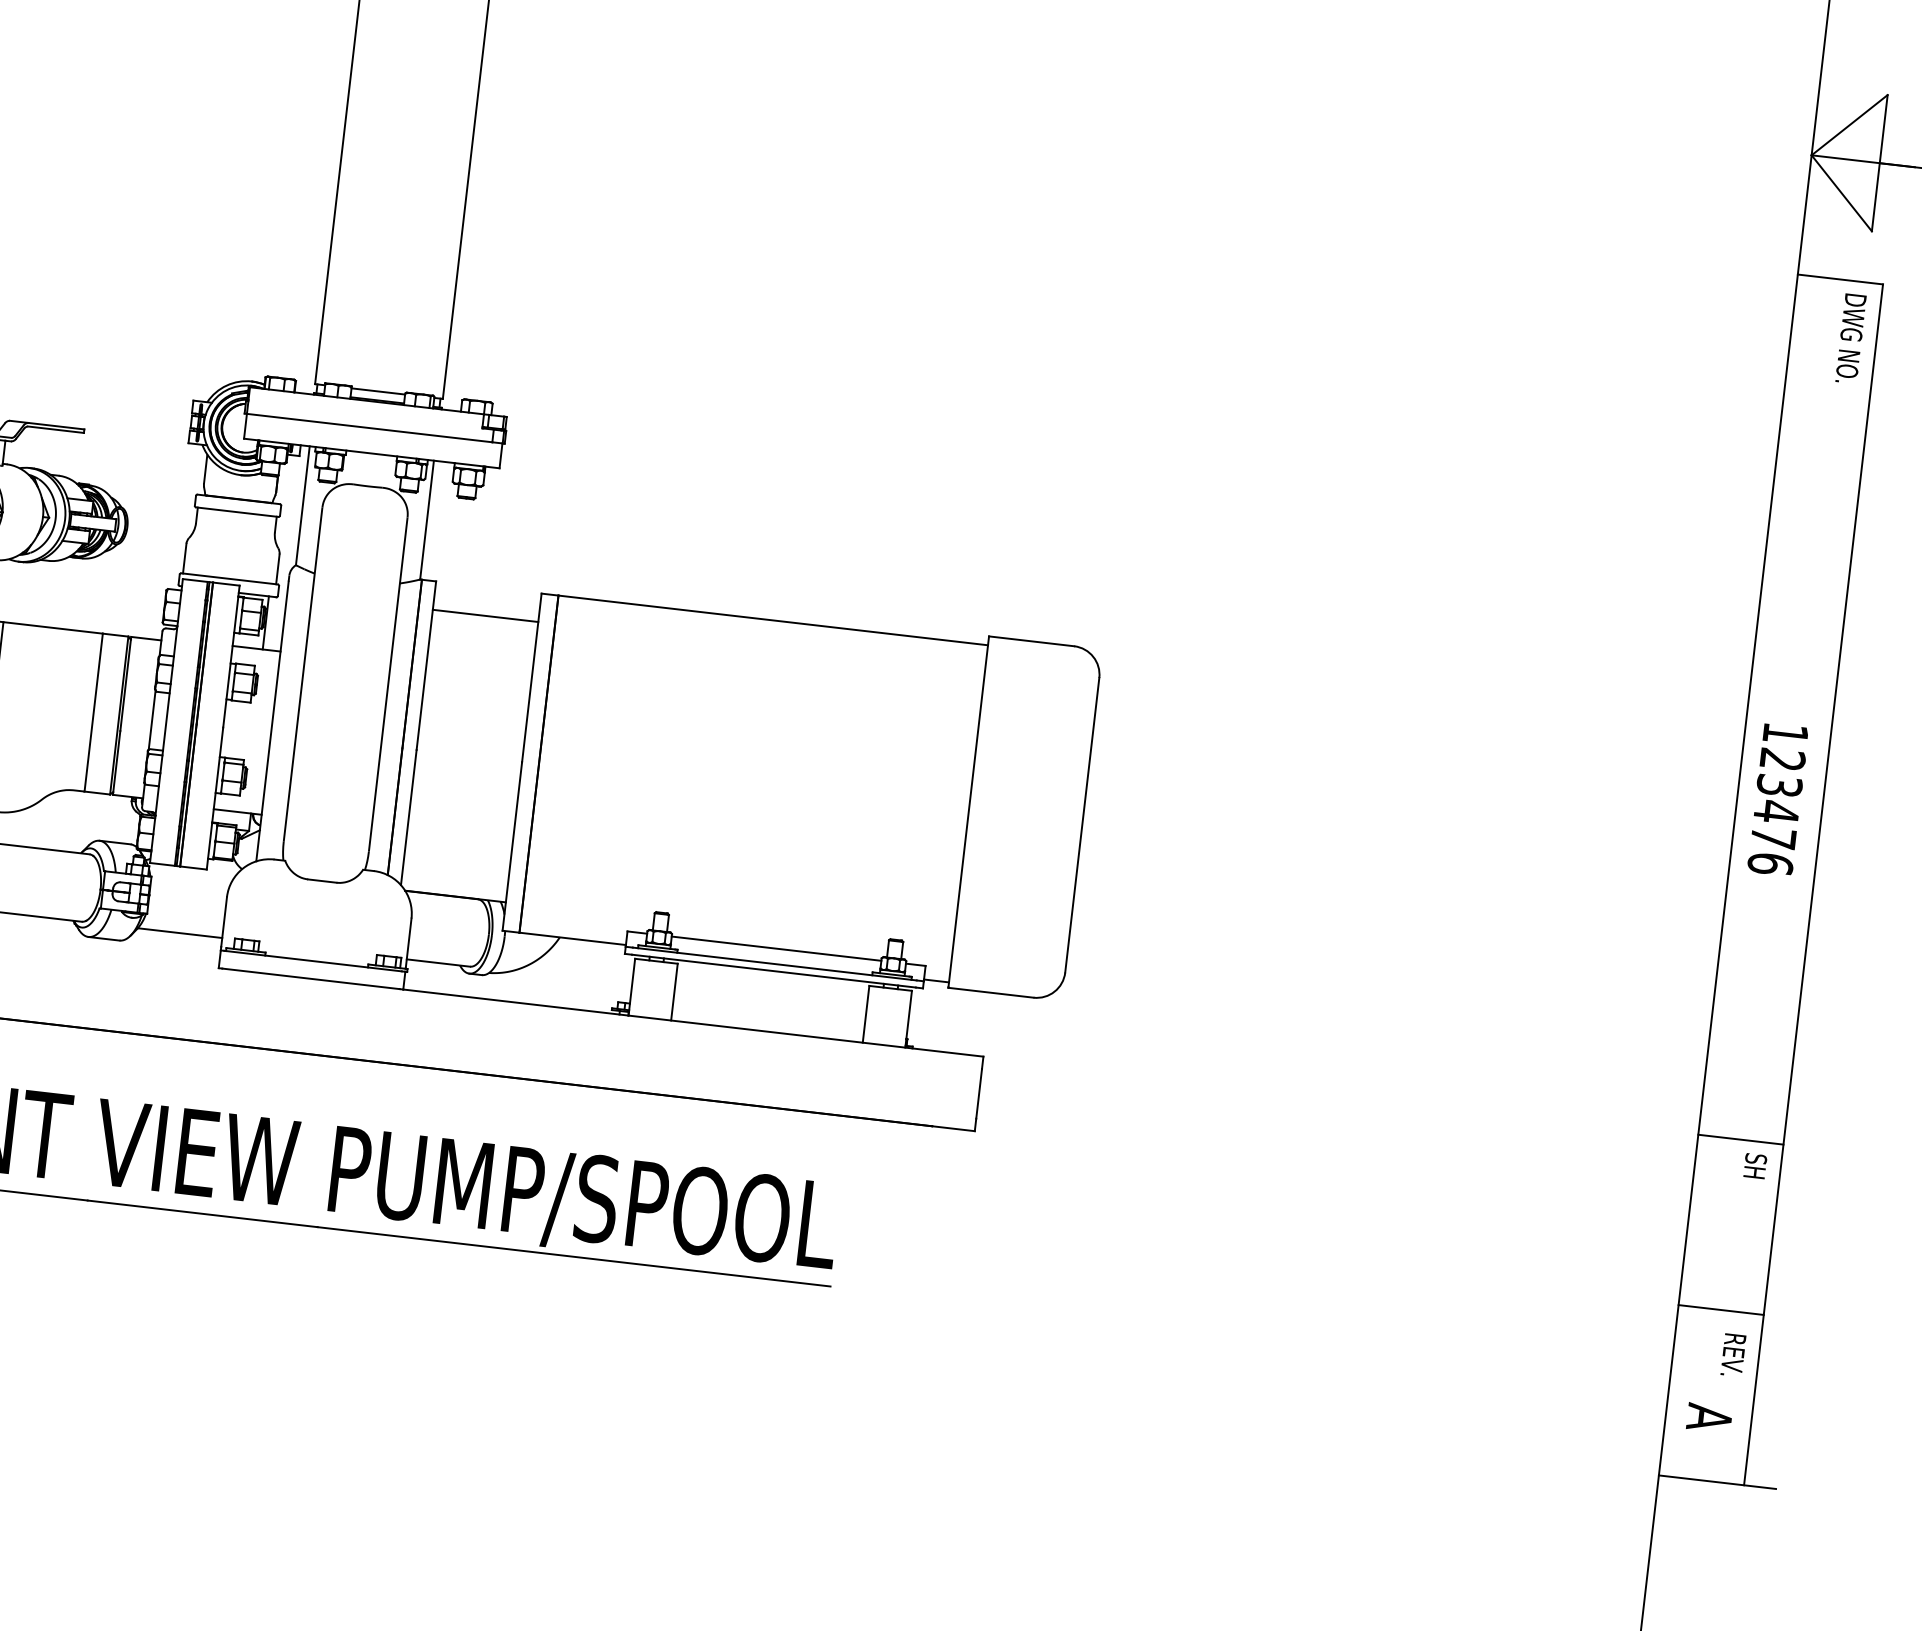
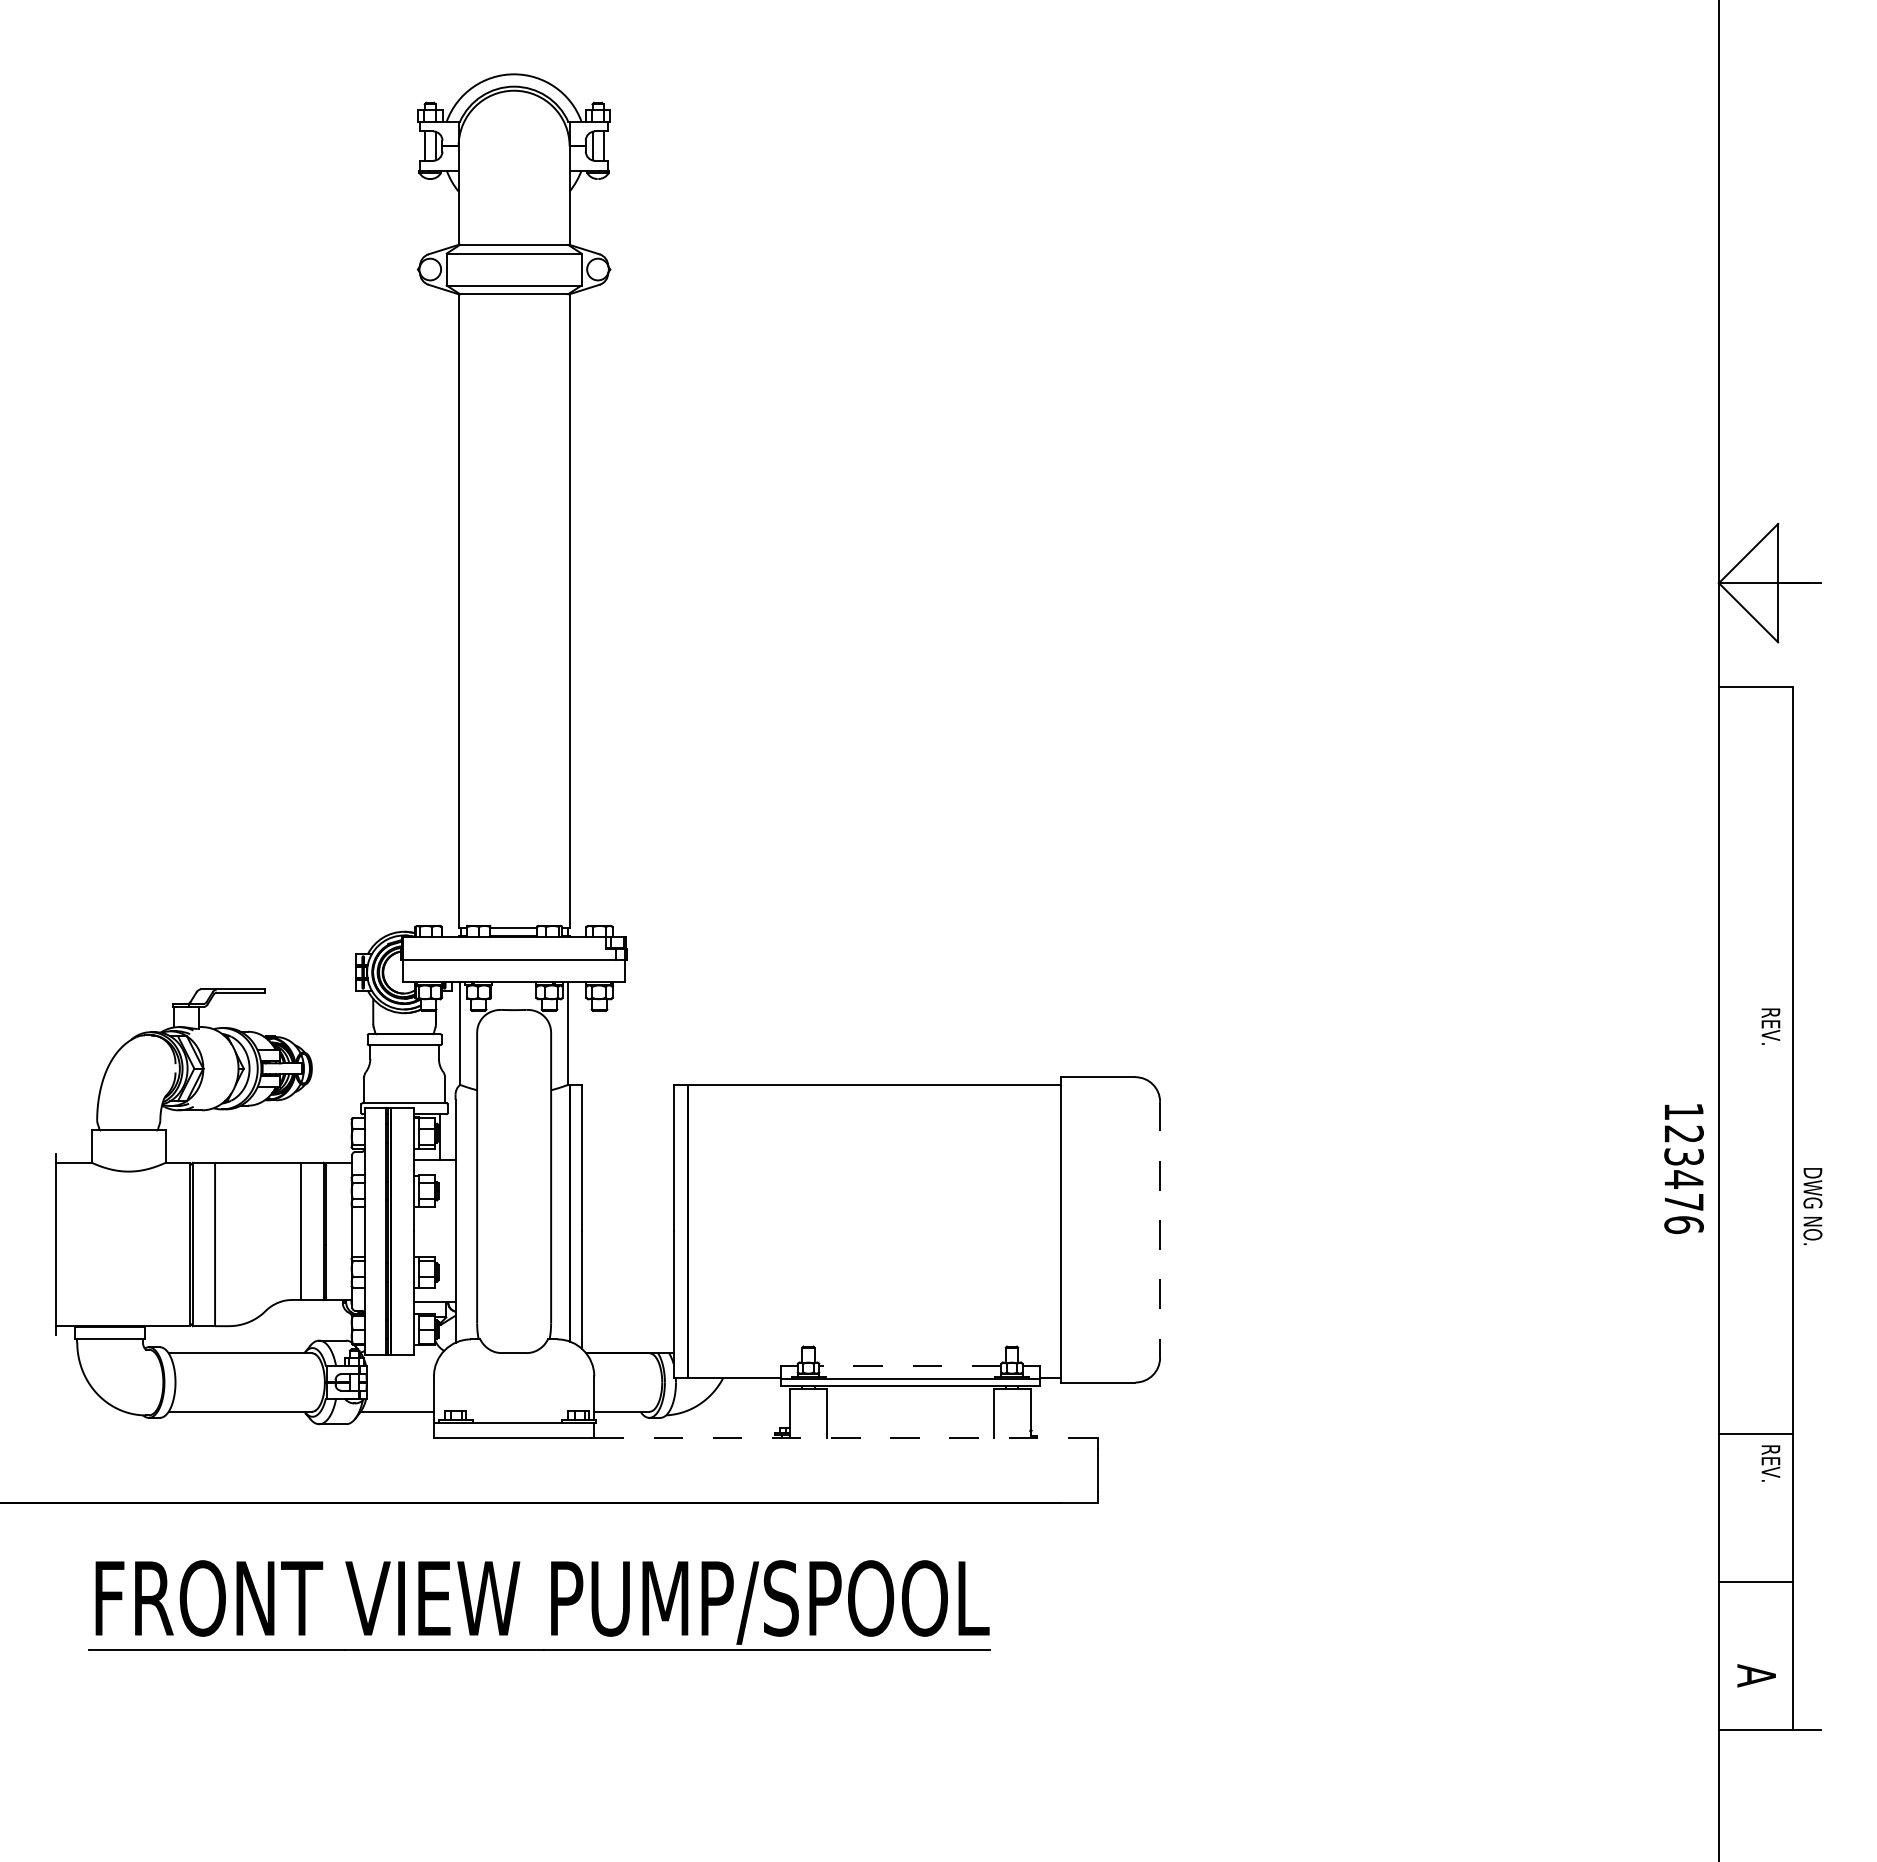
text: (1850, 338) -> (1812, 1206), moved
line: (485, 615) -> (627, 1109), removed
text: (1777, 800) -> (1683, 1169), moved
line: (1082, 824) -> (1160, 1229), solid -> dashed
line: (775, 949) -> (909, 1366), solid -> dashed
line: (693, 1023) -> (846, 1438), solid -> dashed
text: (1753, 1174) -> (1770, 1462), SH -> REV.
text: (1732, 1355) -> (1770, 1026), moved

